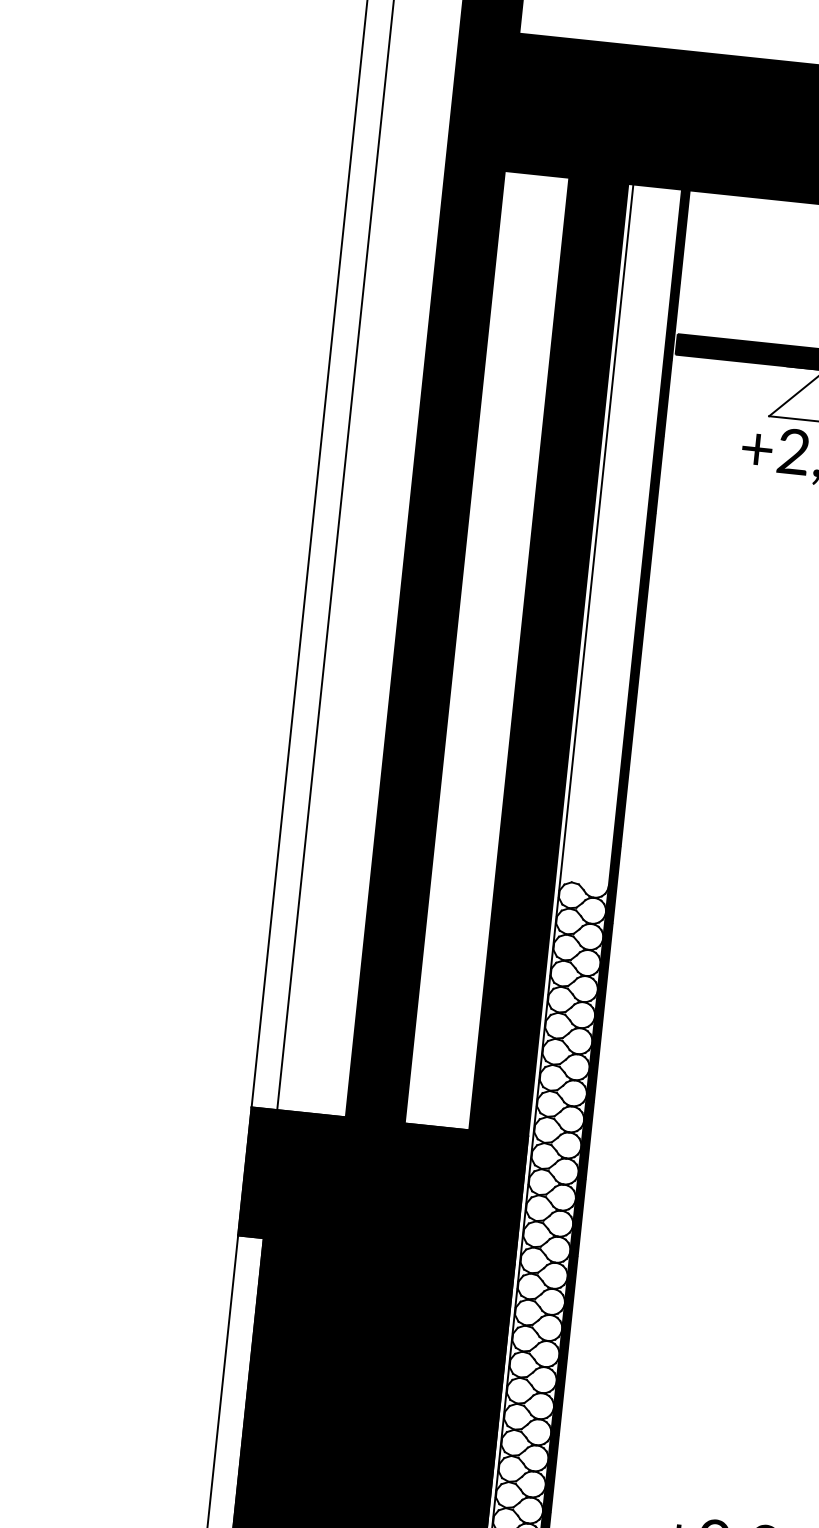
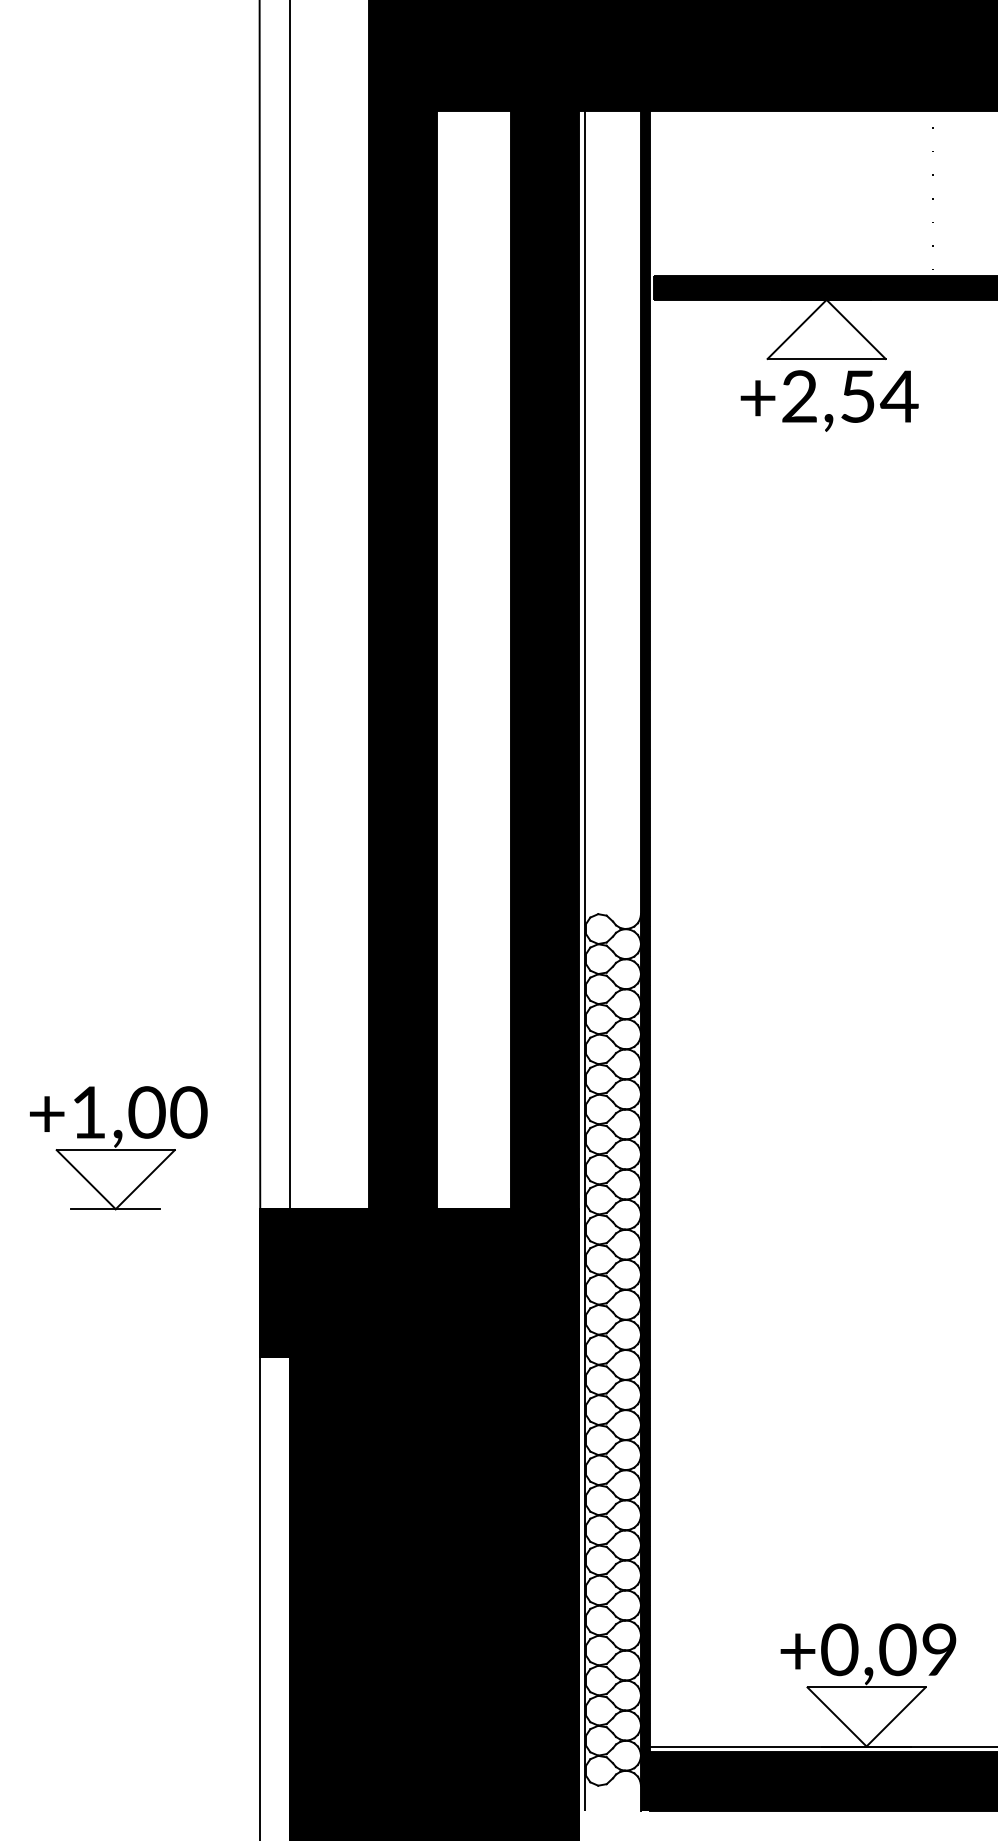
part: (134, 1041) -> (118, 1148), added

